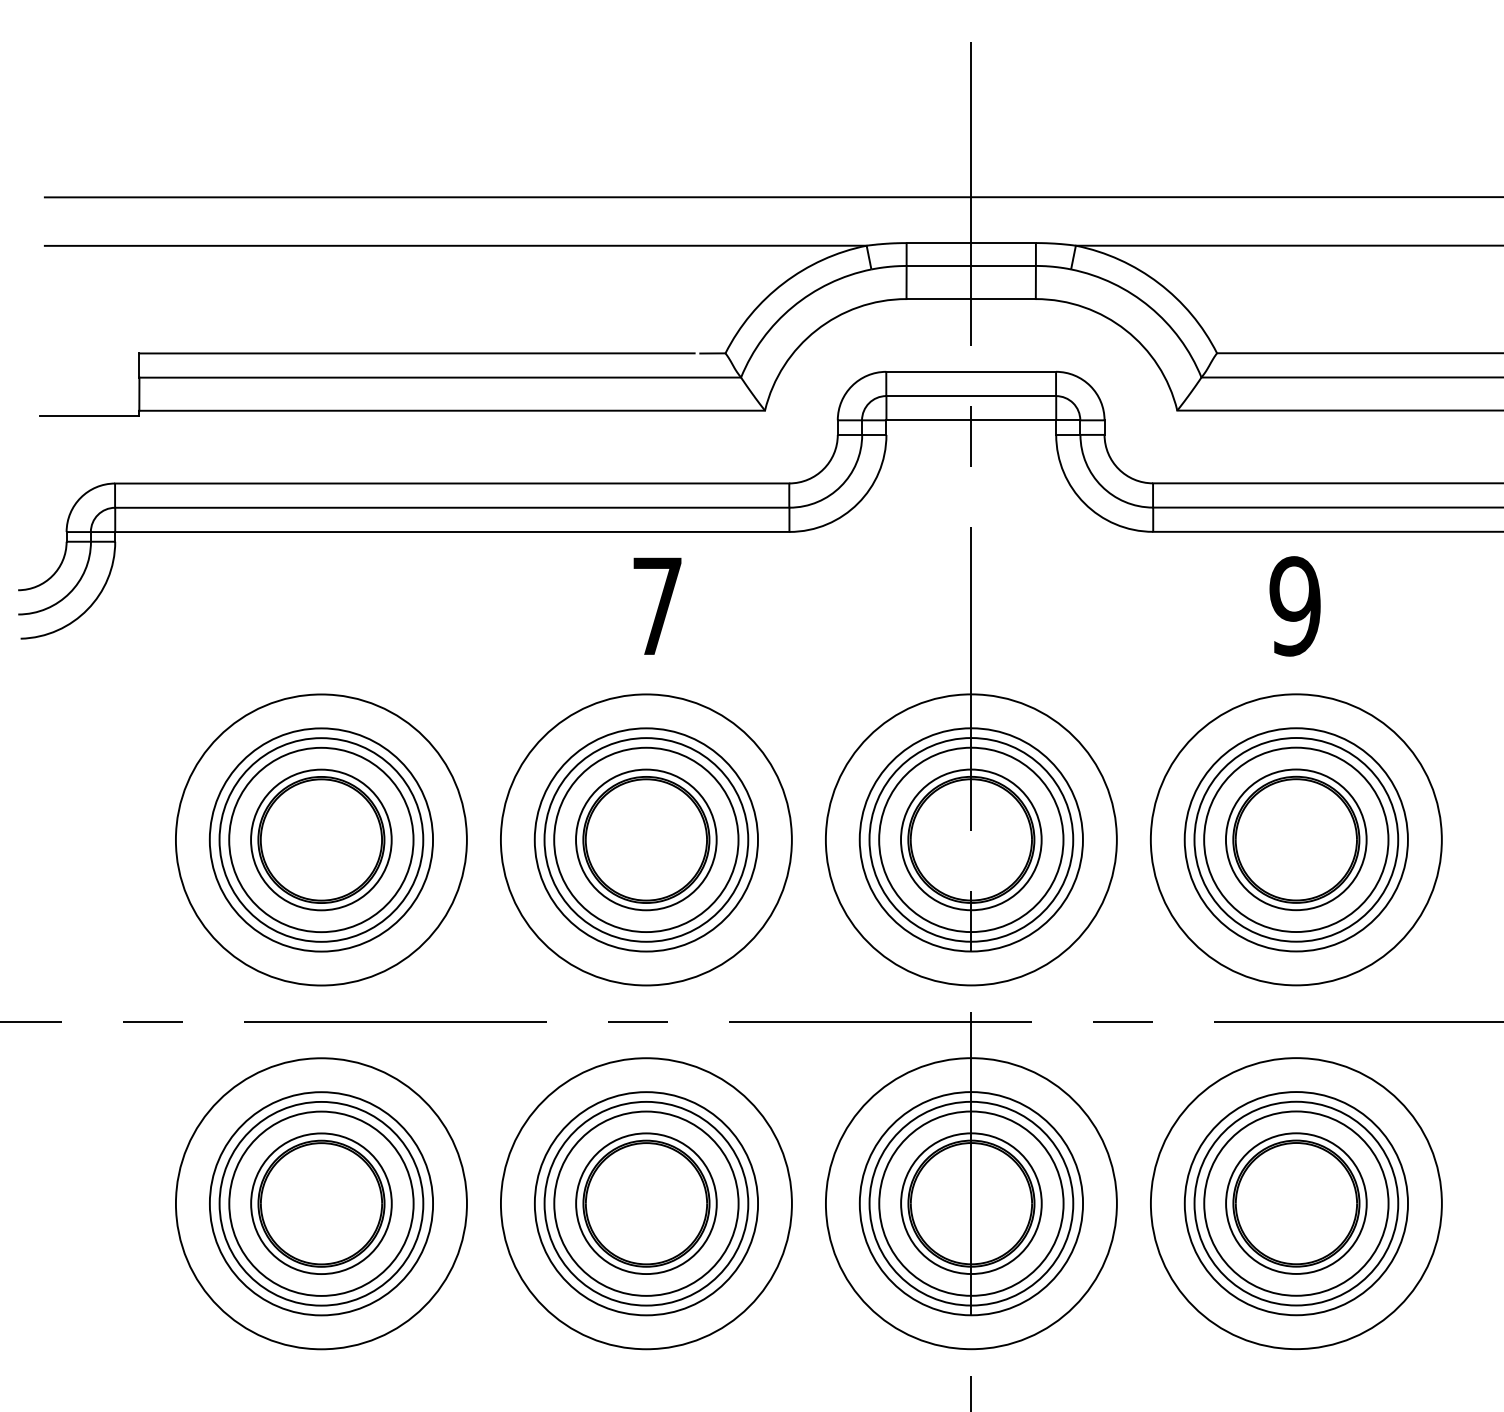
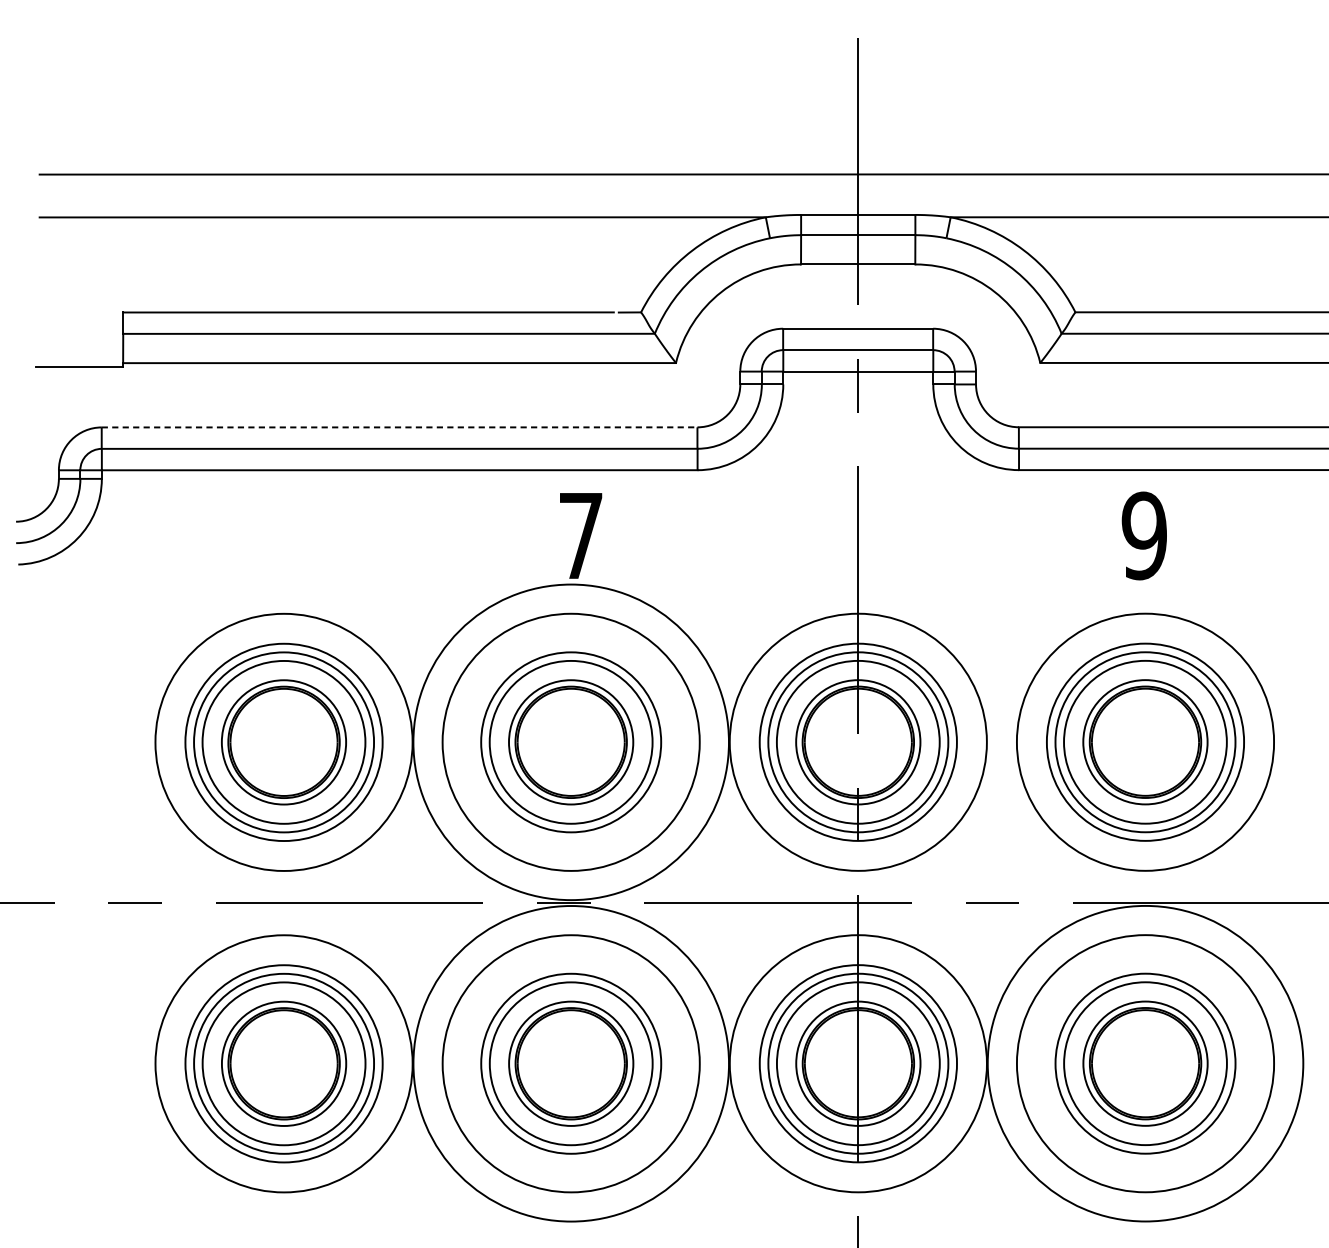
line: (452, 483) -> (399, 427), solid -> dashed
circle: (646, 839) -> (571, 741), size x1.6
circle: (646, 1203) -> (571, 1063), size x1.6
circle: (1296, 1203) -> (1145, 1063), size x1.6

